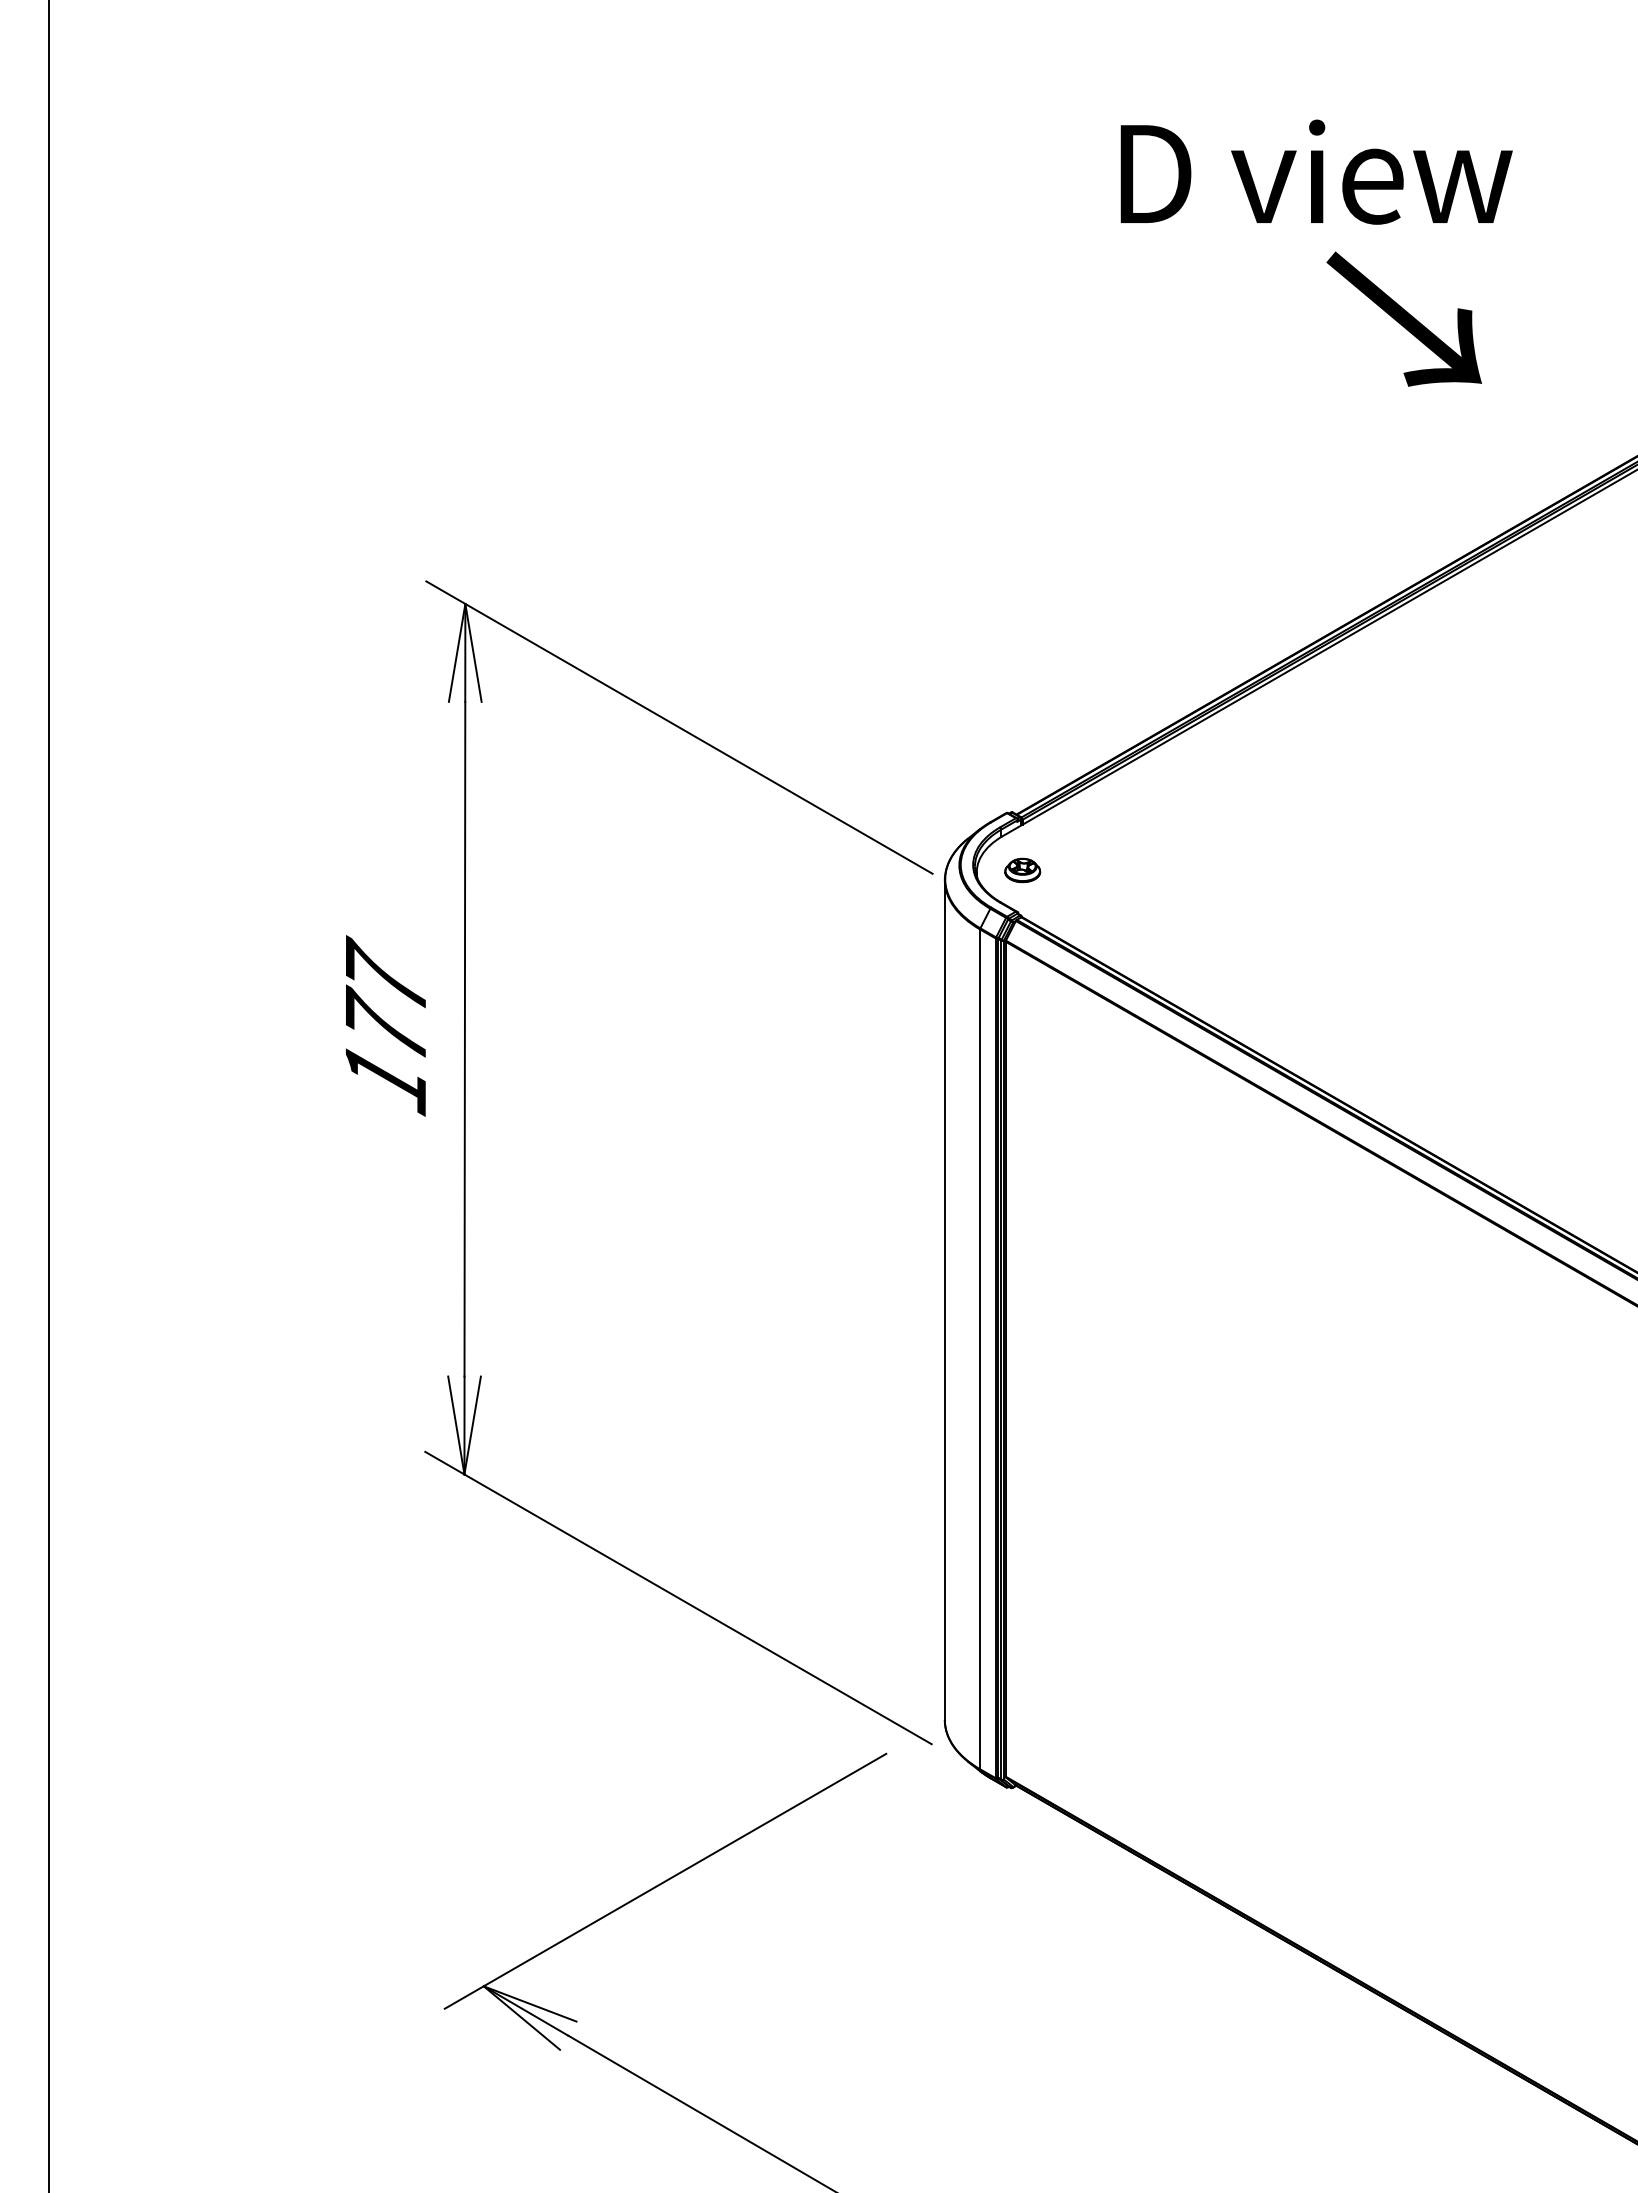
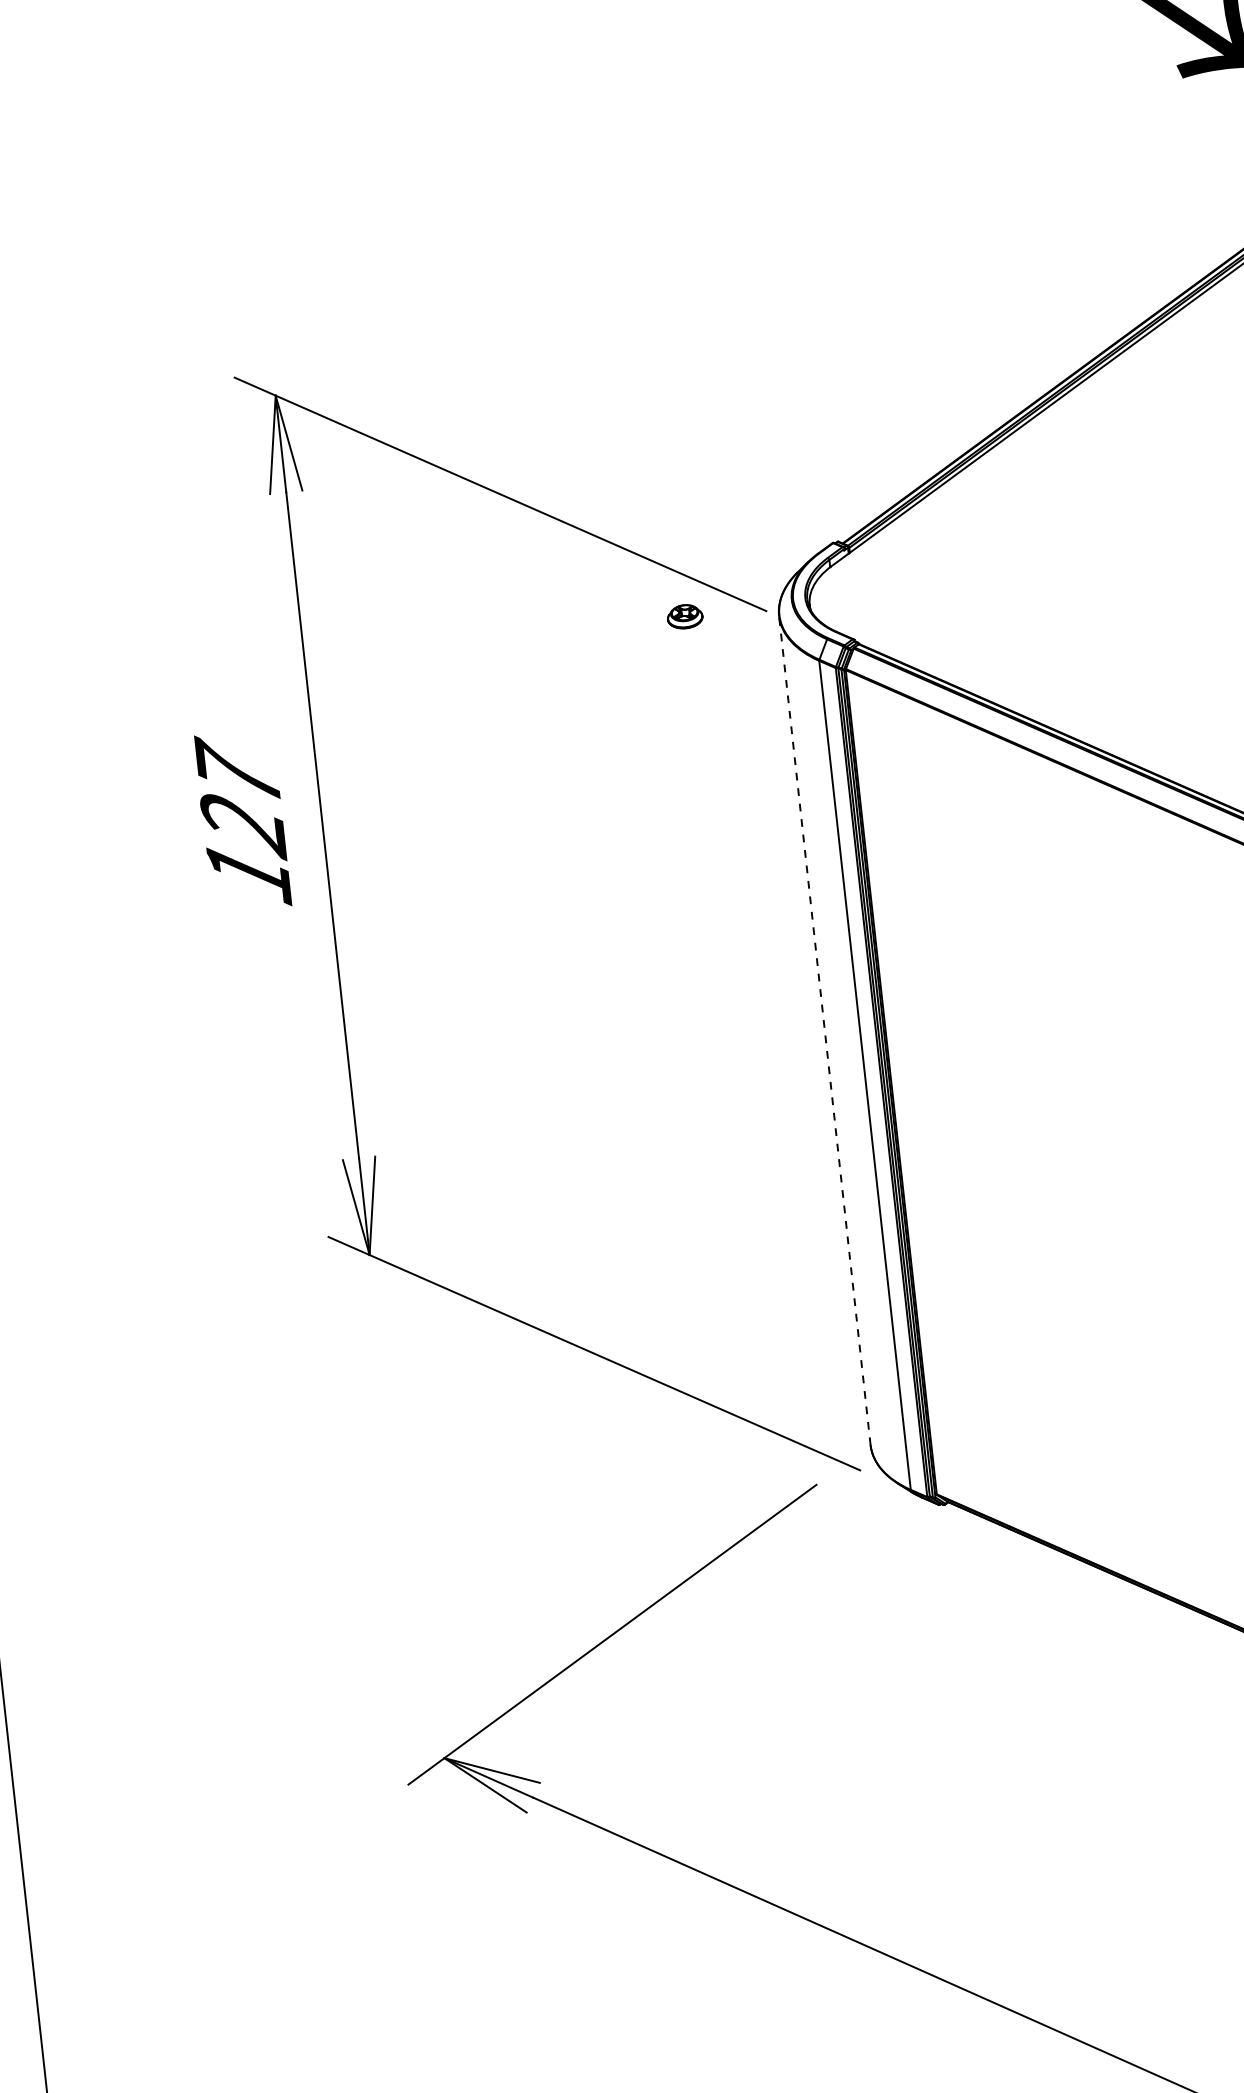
part: (1022, 870) -> (684, 616), moved
text: (384, 1027) -> (242, 822), 177 -> 127
line: (944, 1300) -> (824, 1031), solid -> dashed

